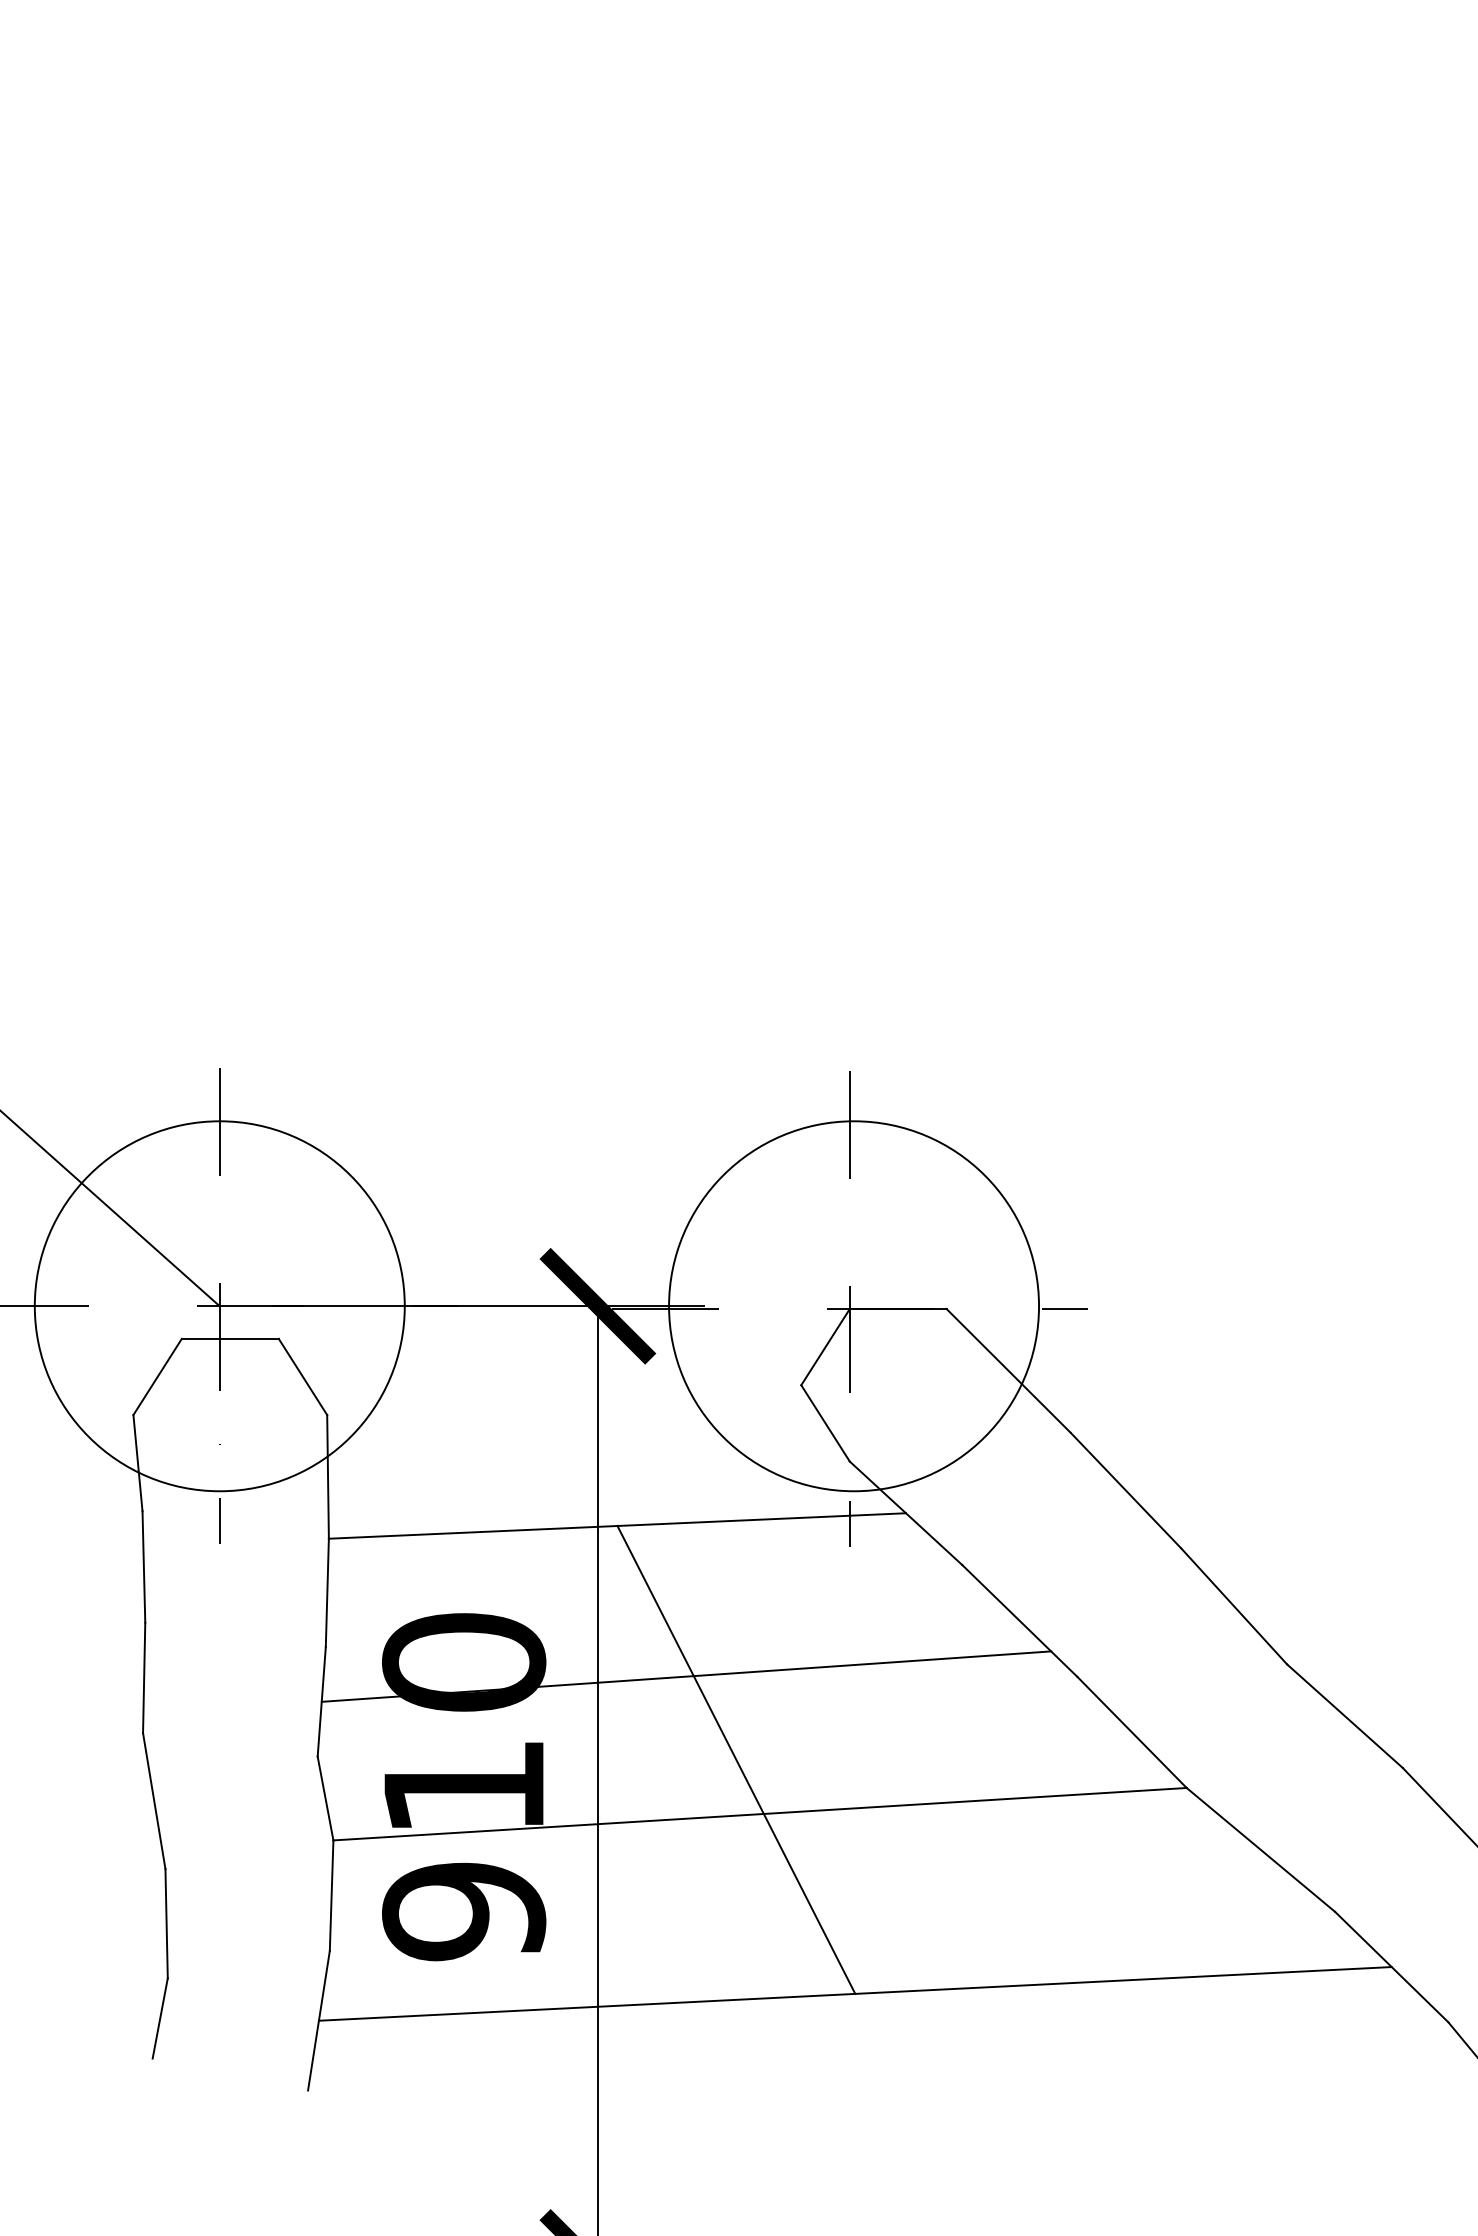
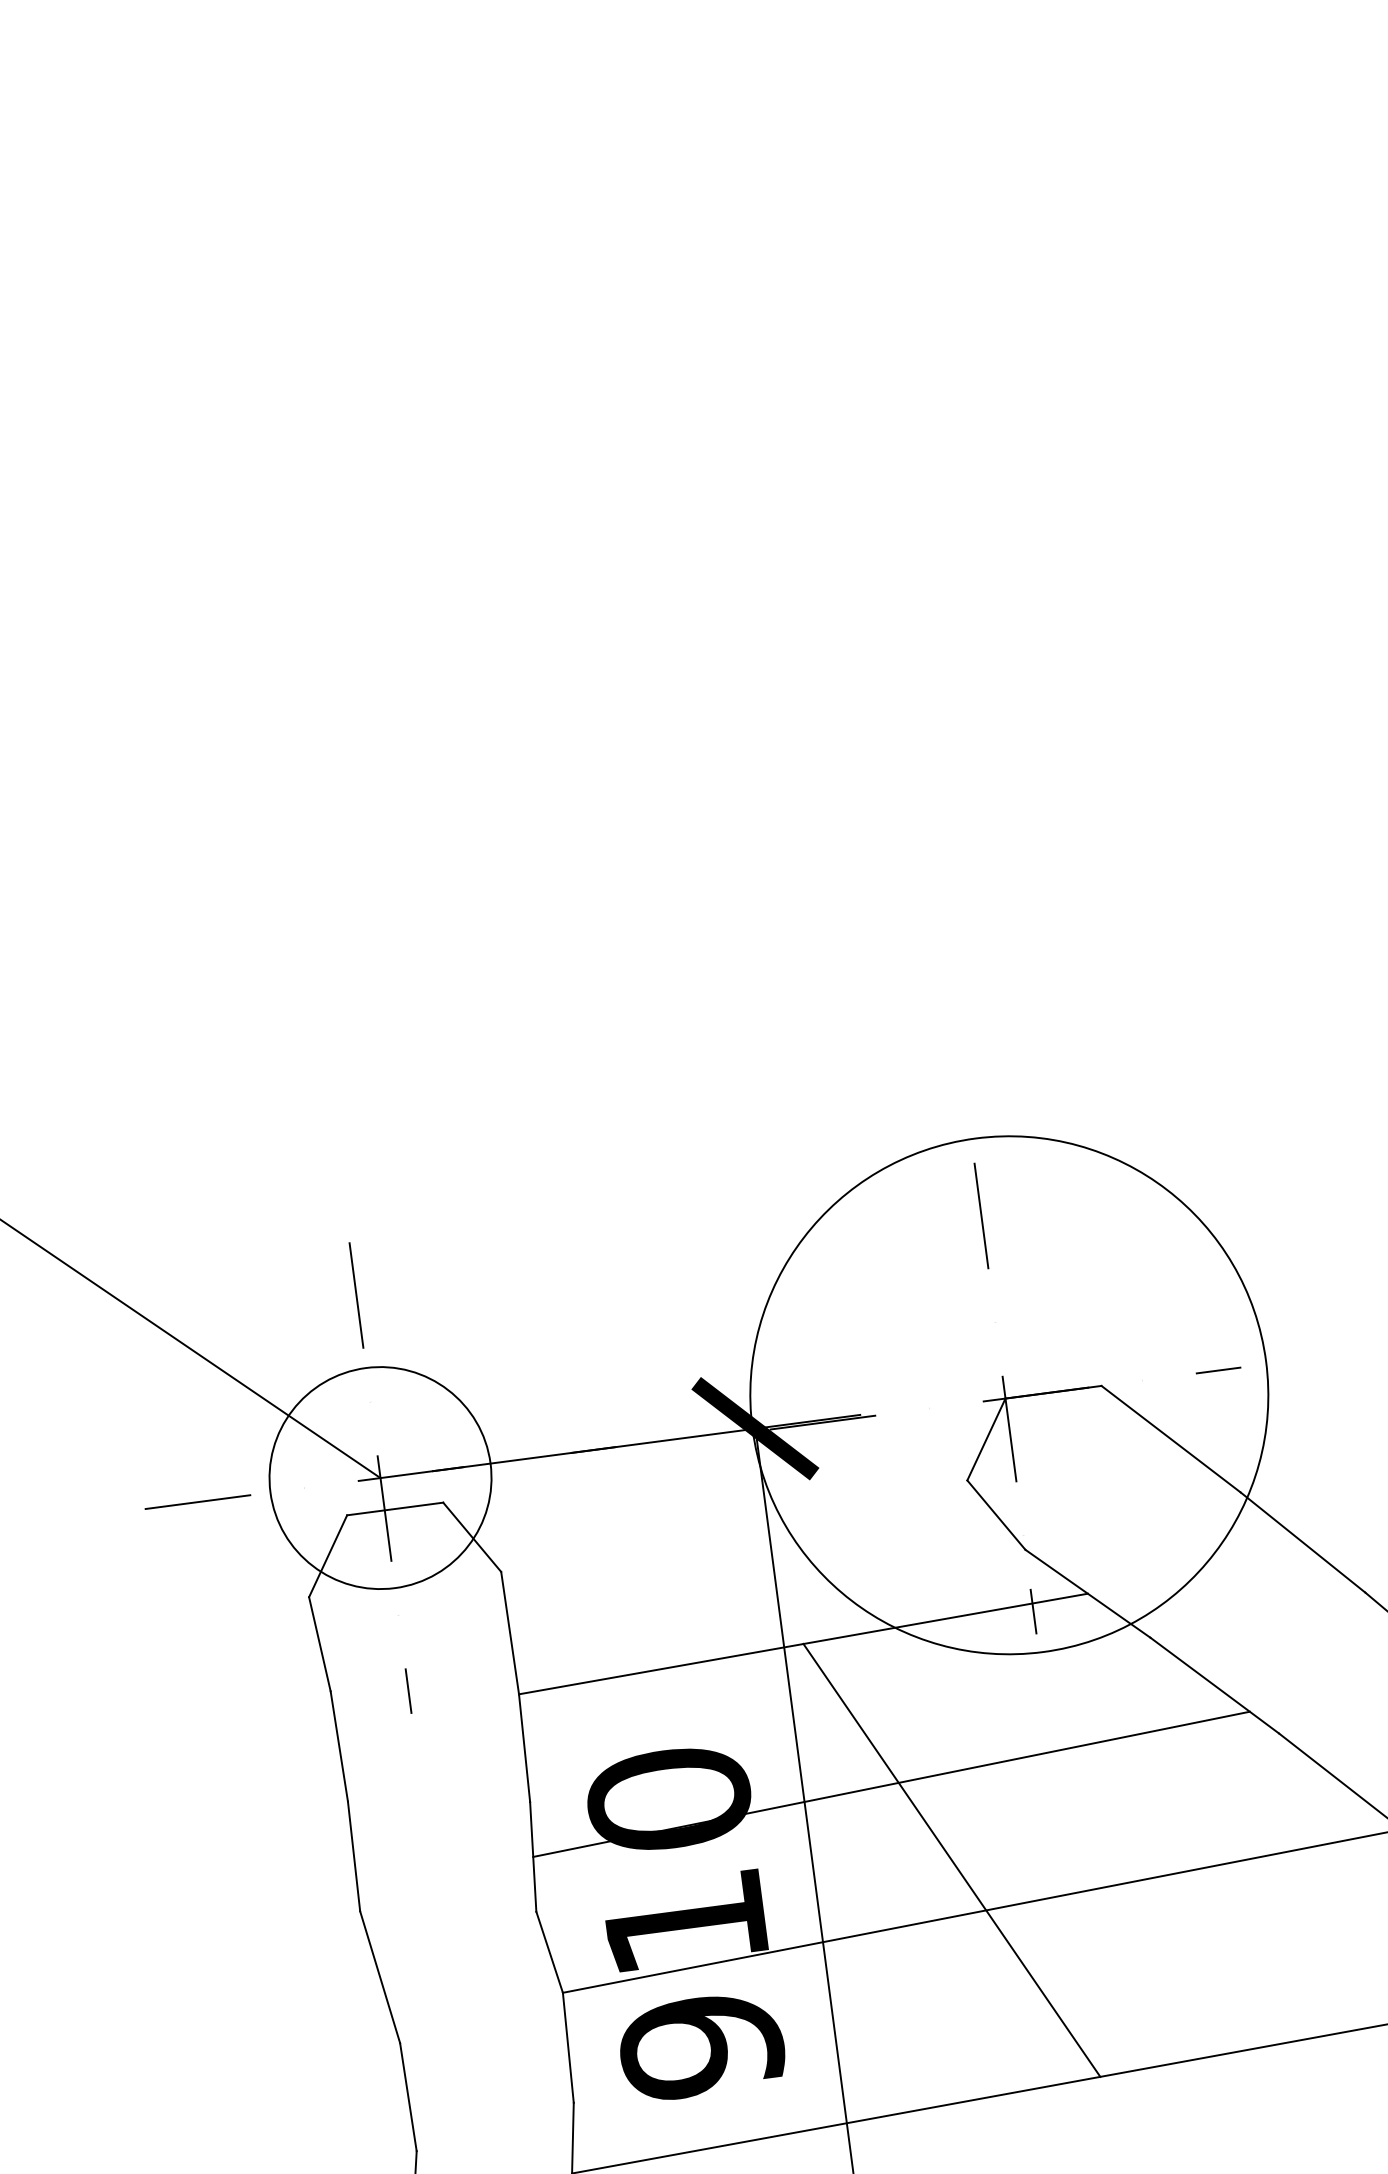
circle: (219, 1306) -> (380, 1478), size x0.6
circle: (854, 1306) -> (1009, 1395), size x1.4

